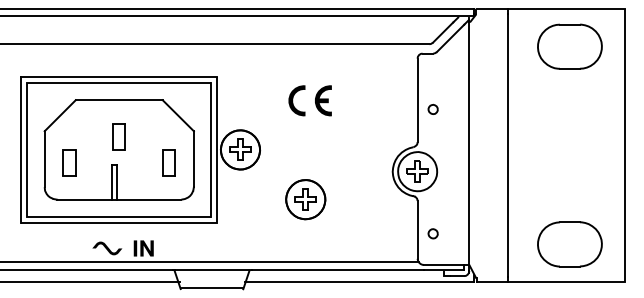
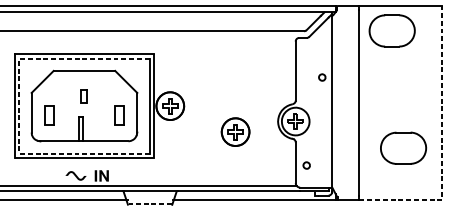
part: (569, 46) -> (391, 30), moved
part: (309, 100) -> (219, 71), removed
part: (432, 109) -> (321, 77), moved
part: (118, 136) -> (83, 96), size x0.7
line: (27, 150) -> (19, 106), solid -> dashed
part: (305, 199) -> (235, 132), moved
line: (624, 204) -> (442, 144), solid -> dashed
part: (569, 244) -> (403, 148), moved
line: (212, 288) -> (150, 204), solid -> dashed

